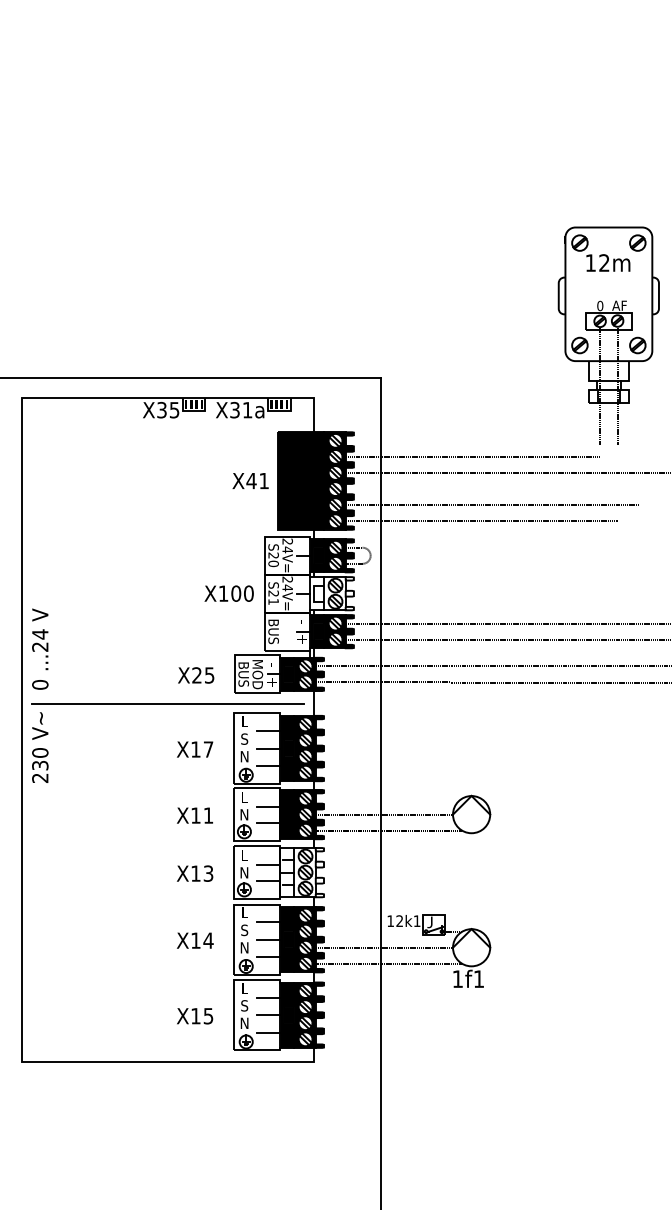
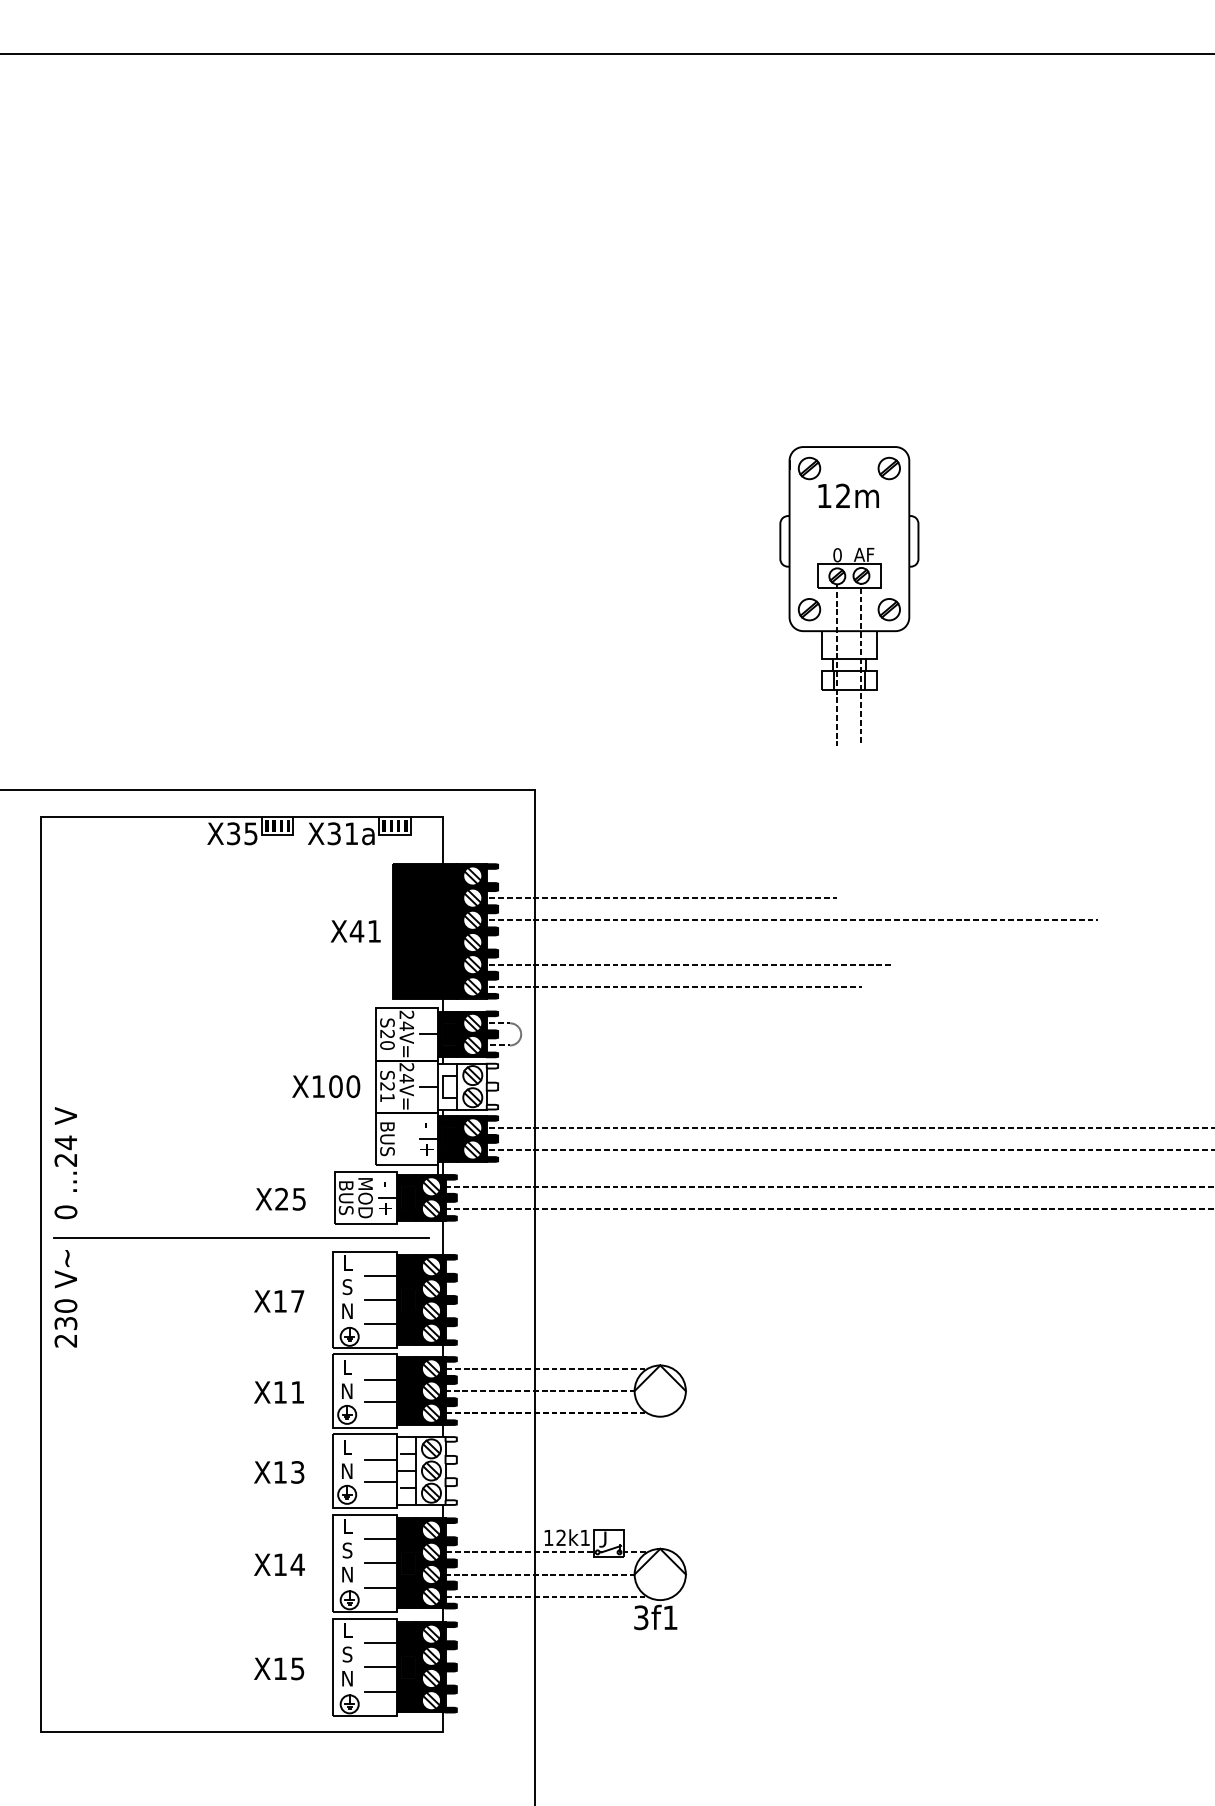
part: (608, 335) -> (849, 595), moved
line: (389, 798) -> (546, 1368), added
line: (370, 931) -> (520, 1552), added
text: (457, 978) -> (641, 1617), 1f1 -> 3f1

